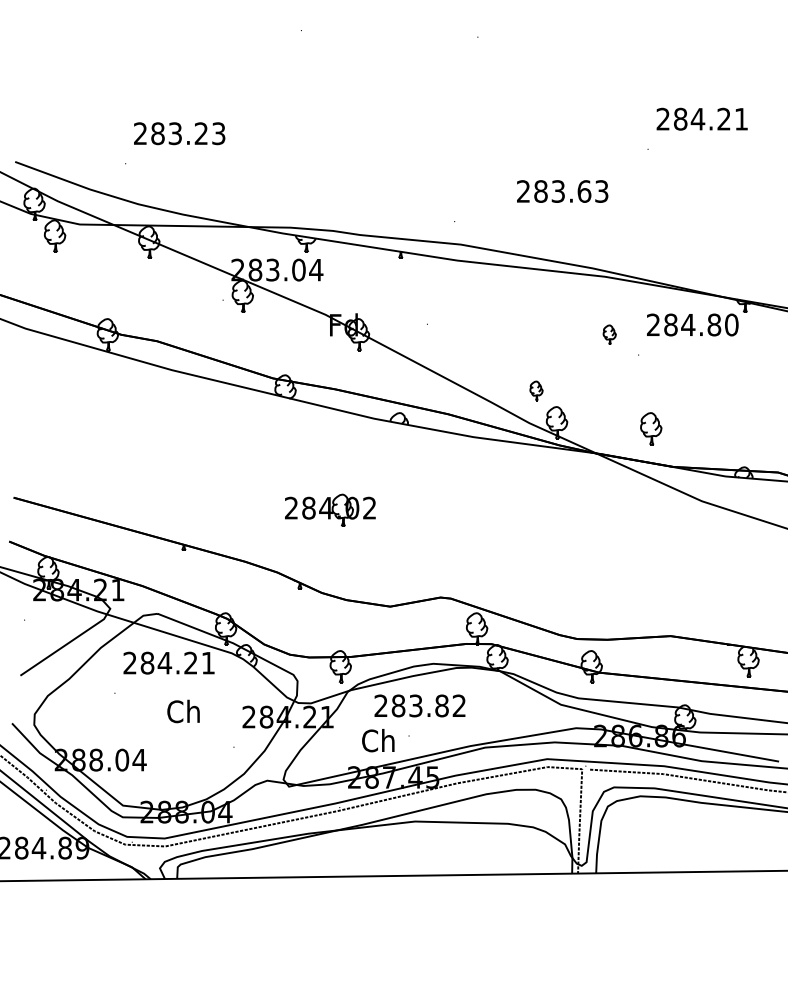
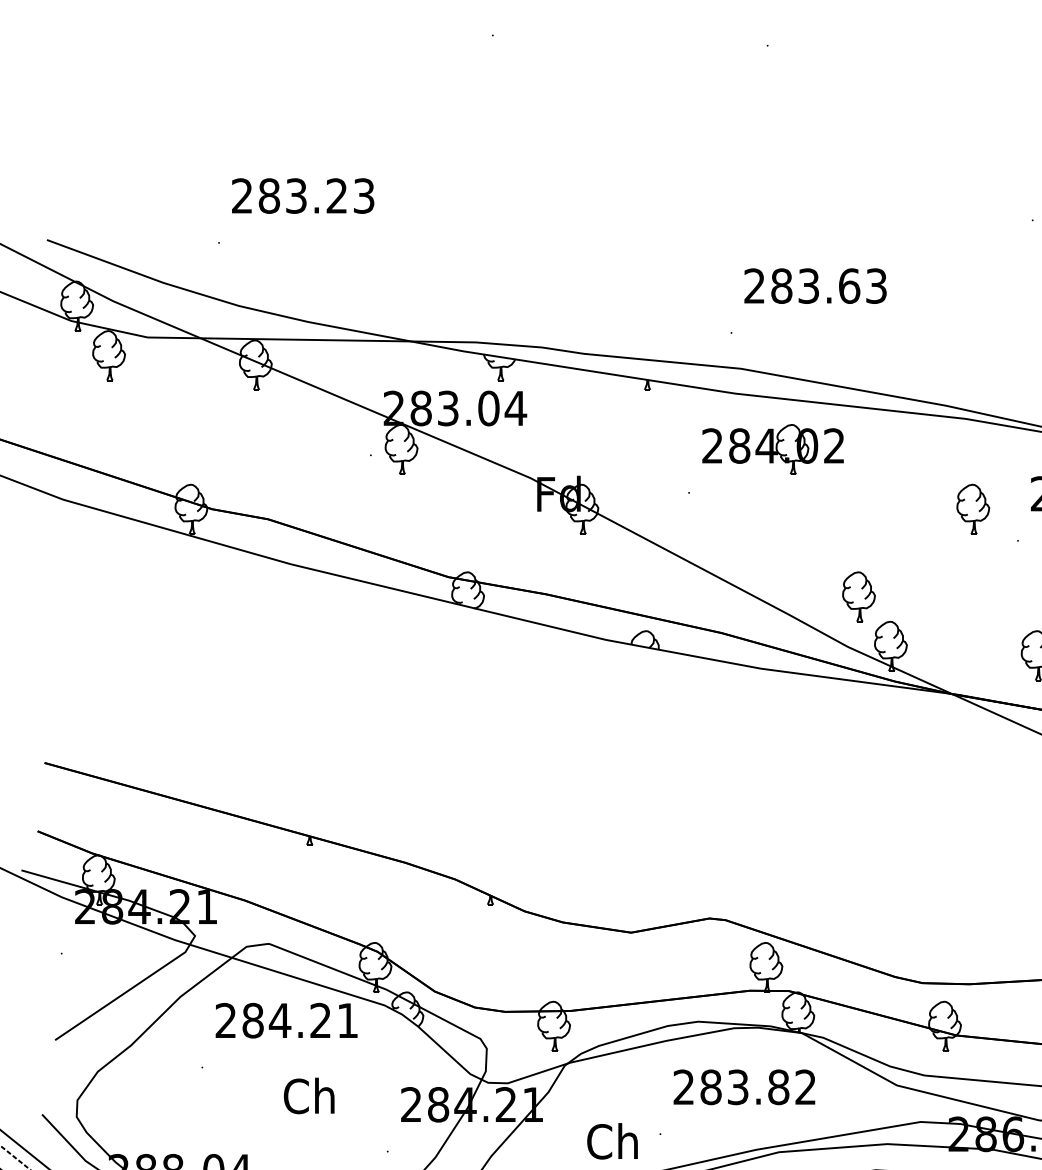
text: (562, 191) -> (815, 286), moved
part: (609, 334) -> (972, 508), size x1.67
part: (536, 390) -> (858, 596), size x1.67
part: (330, 509) -> (773, 448), moved
text: (419, 705) -> (743, 1086), moved

